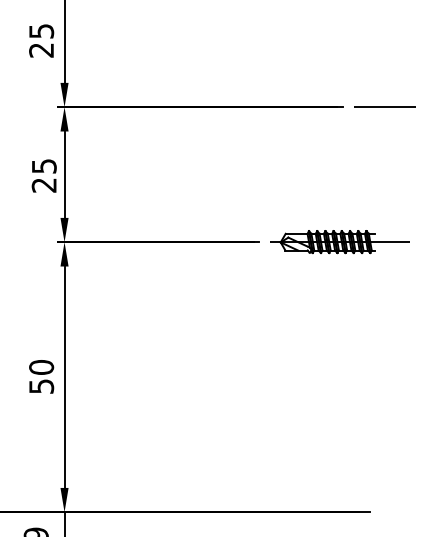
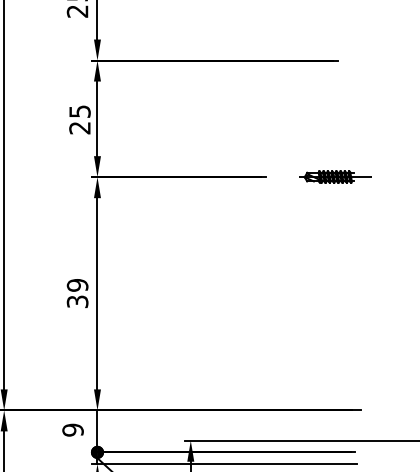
line: (385, 107) -> (374, 60), removed
part: (340, 241) -> (335, 176), size x0.6
text: (41, 375) -> (77, 292), 50 -> 39

